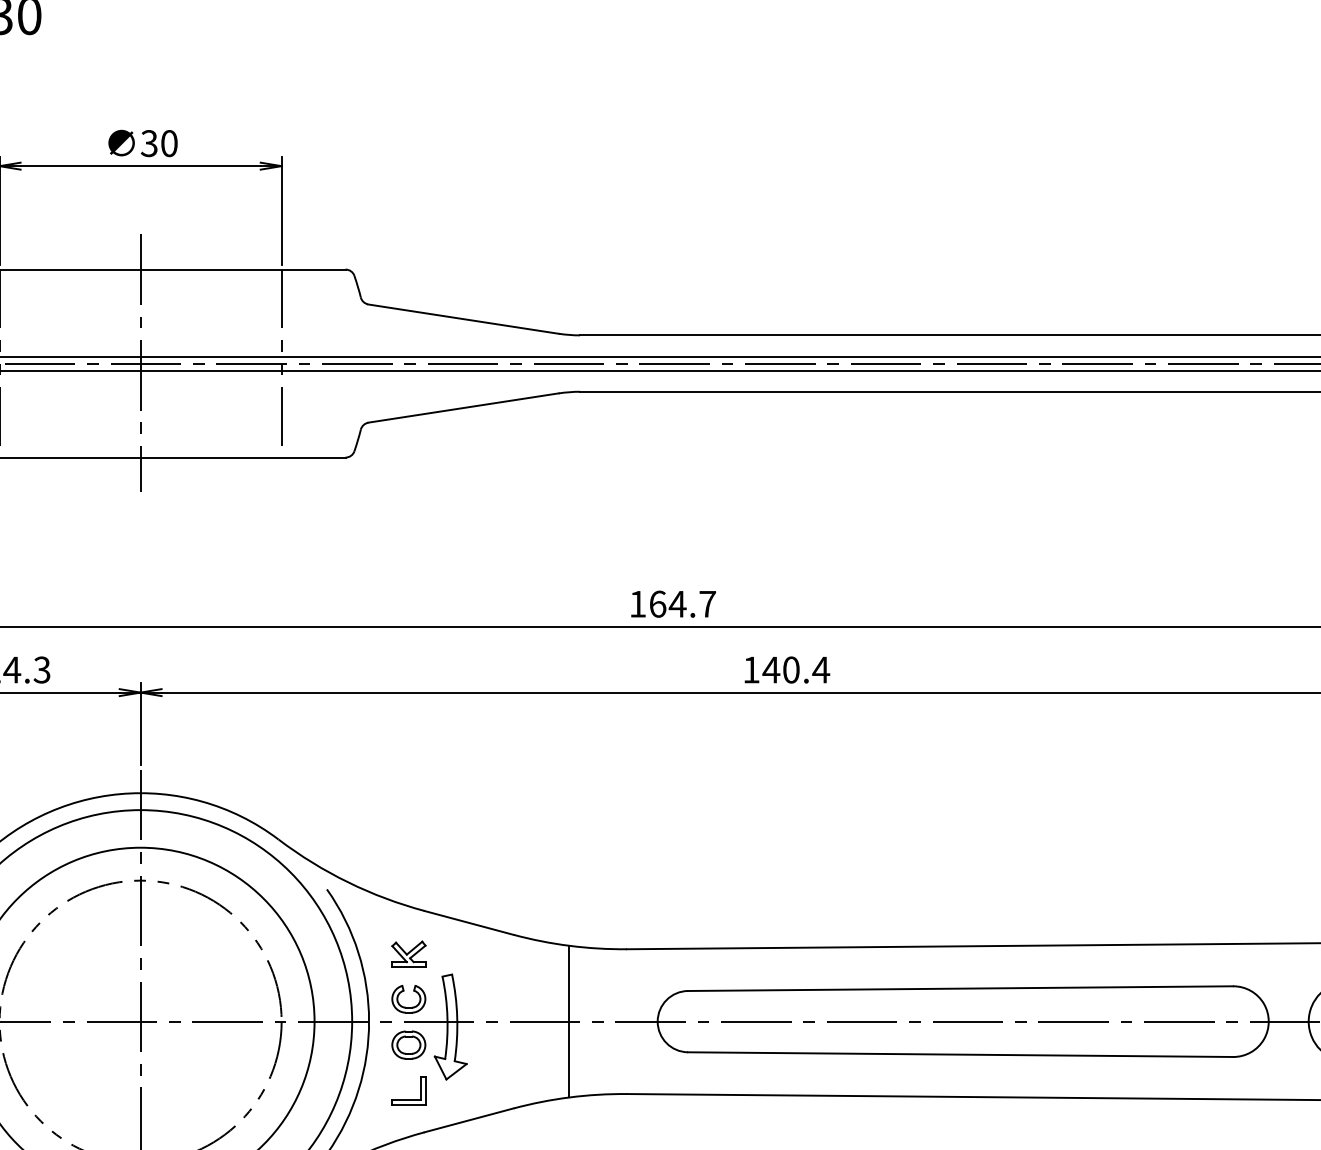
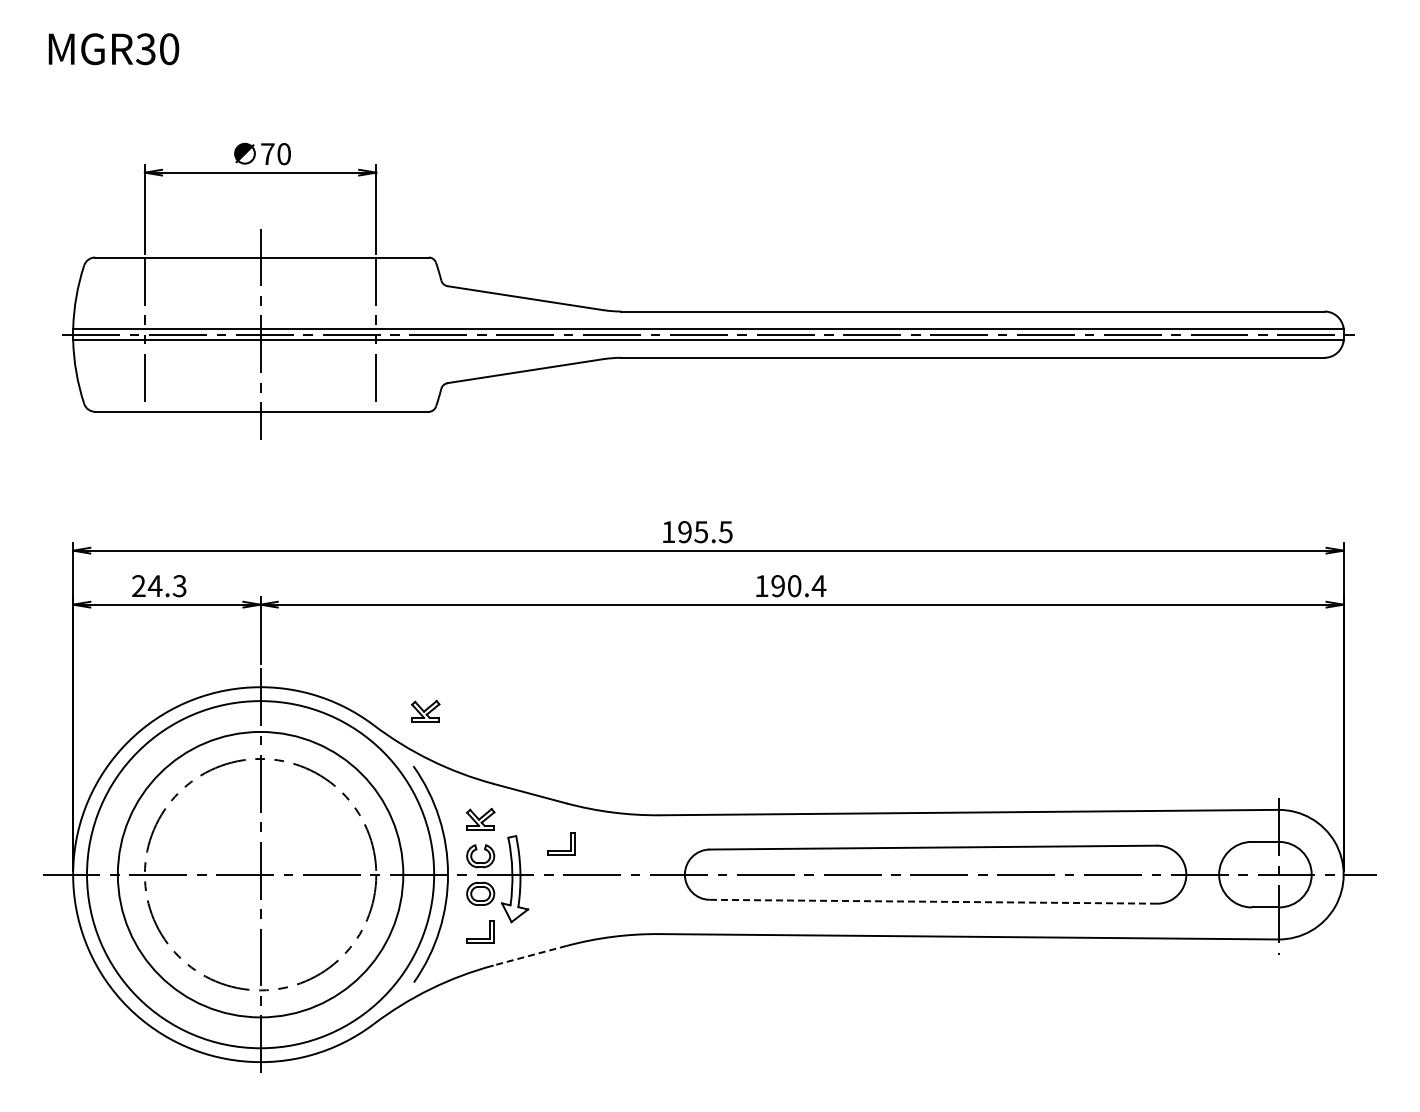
text: (149, 144) -> (267, 154), 30 -> 70
text: (682, 604) -> (705, 532), 164.7 -> 195.5
text: (770, 670) -> (777, 586), 140.4 -> 190.4
part: (341, 822) -> (425, 711), added
part: (507, 992) -> (561, 850), added
line: (569, 1021) -> (612, 874), removed
line: (960, 1054) -> (933, 901), solid -> dashed
line: (469, 1120) -> (530, 955), solid -> dashed

